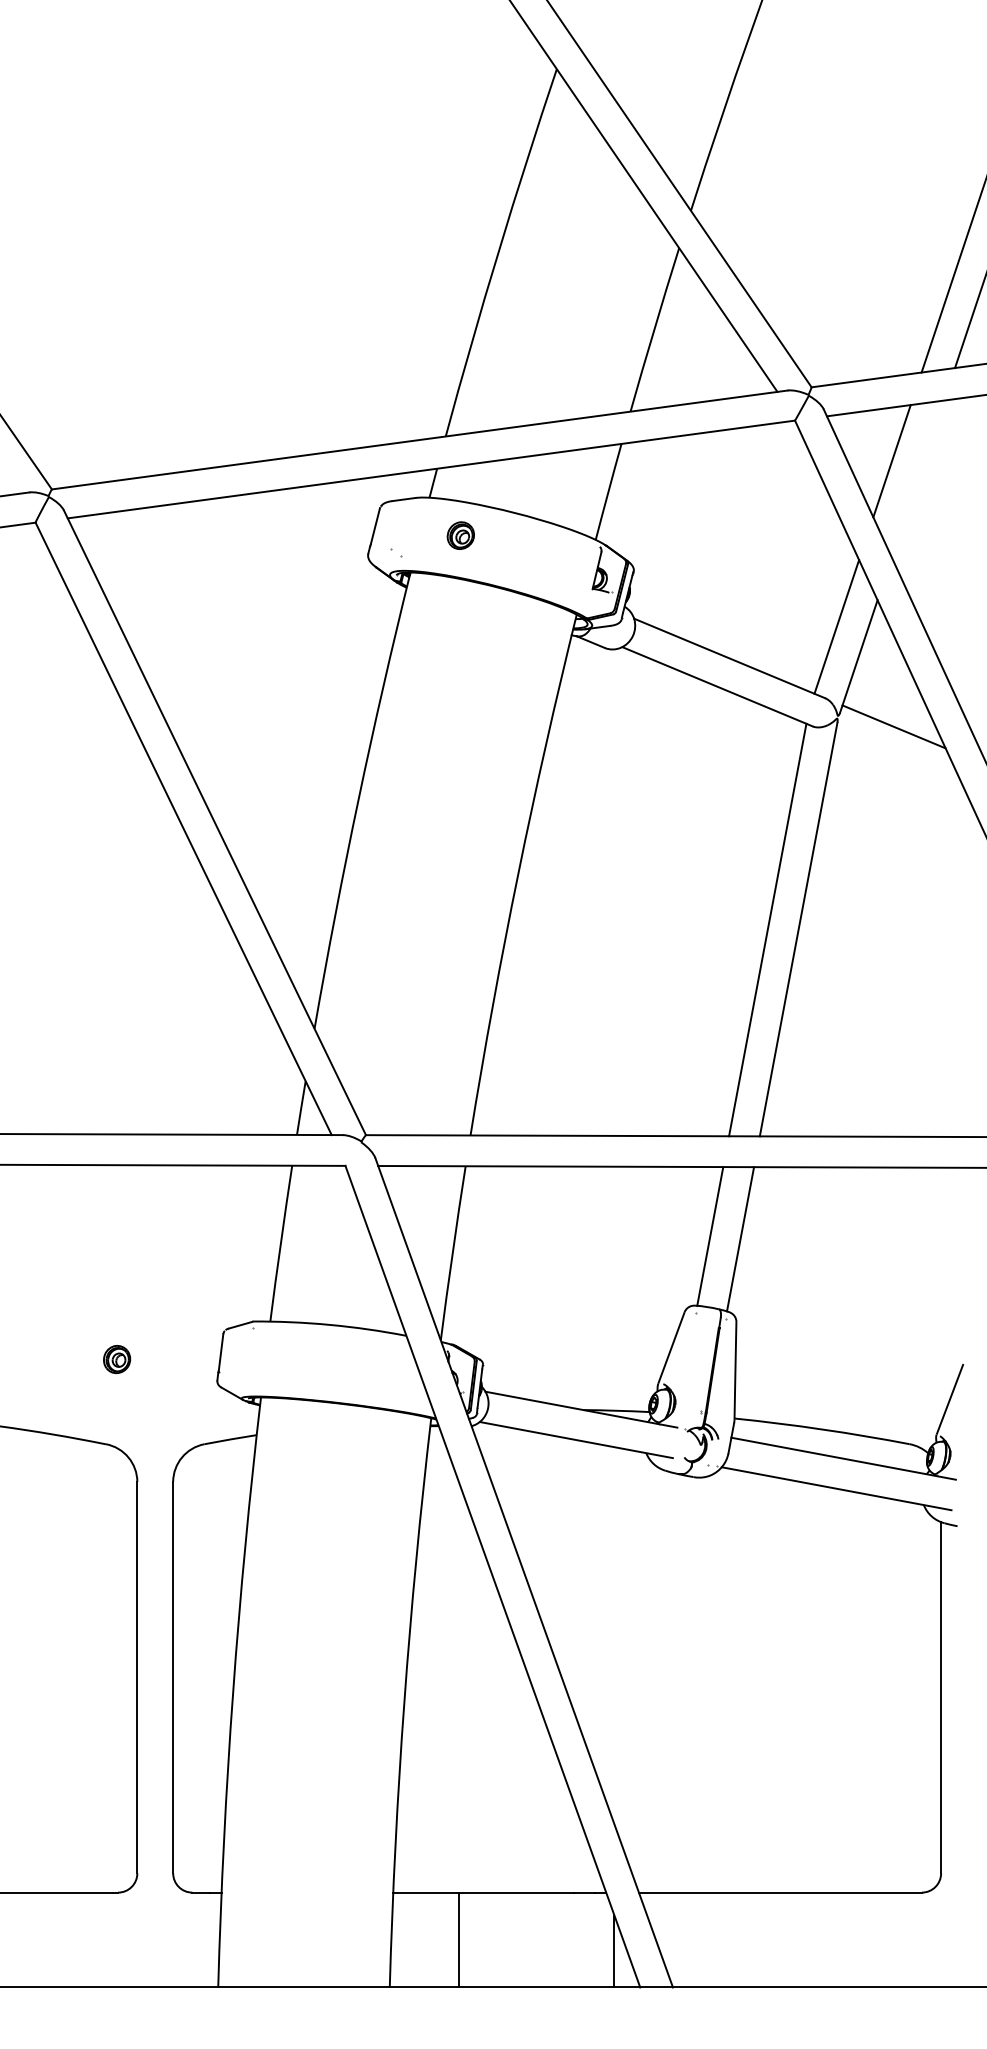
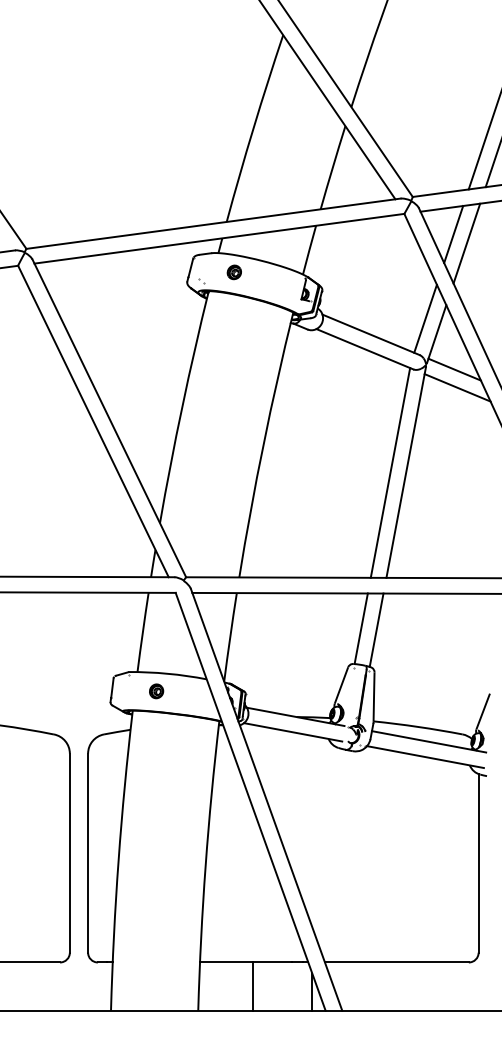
line: (917, 478) -> (466, 243), added
line: (899, 761) -> (457, 387), added
part: (116, 1359) -> (156, 691), moved
line: (459, 1939) -> (253, 986), moved

